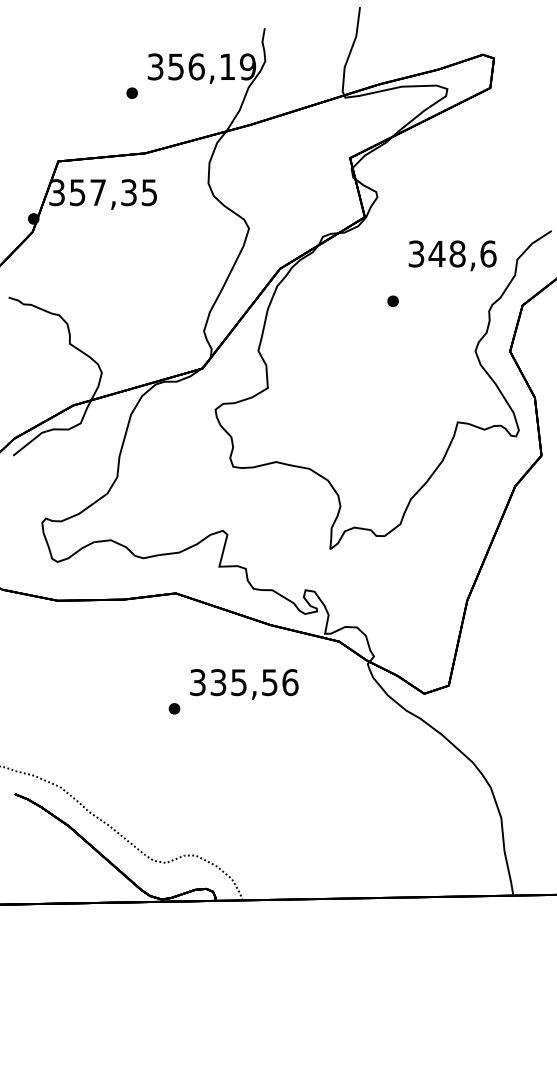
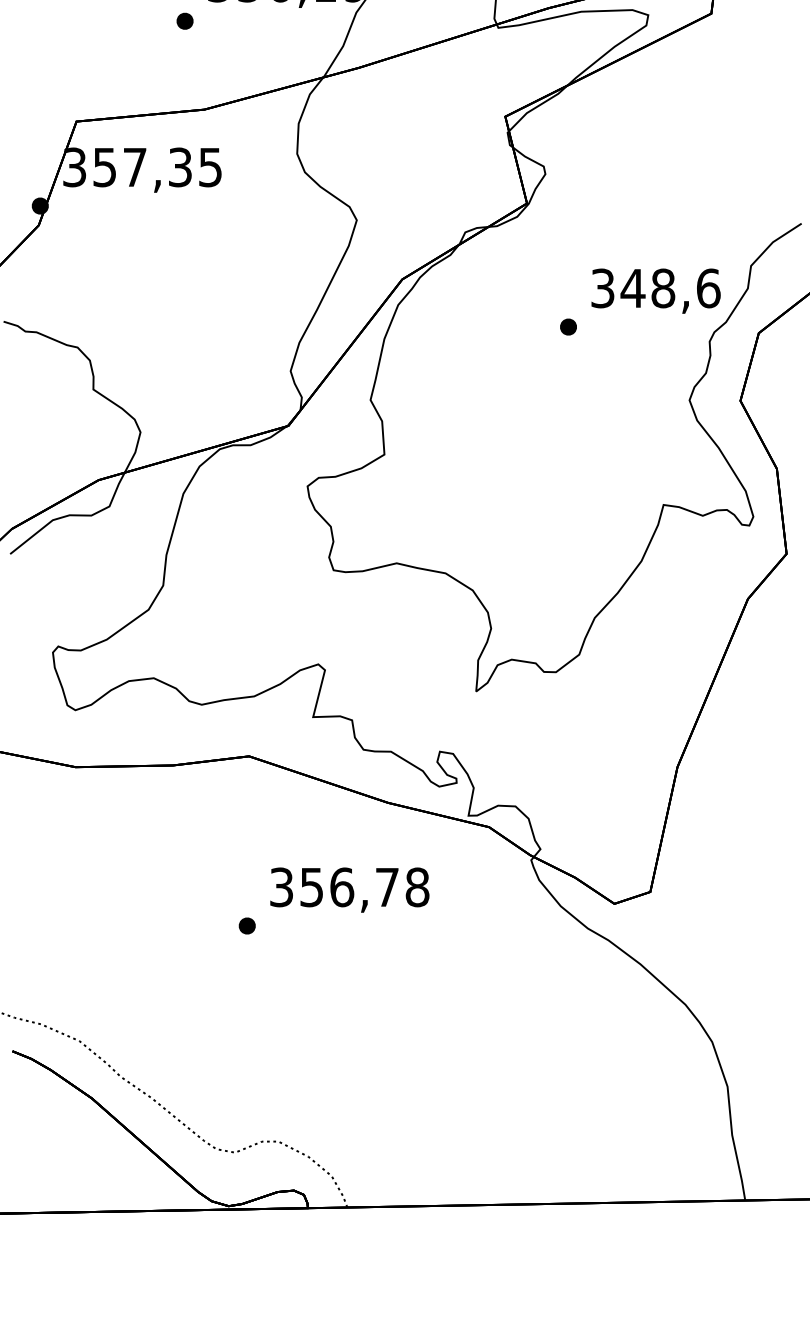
text: (452, 255) -> (655, 290), moved
text: (254, 682) -> (364, 887), 335,56 -> 356,78

